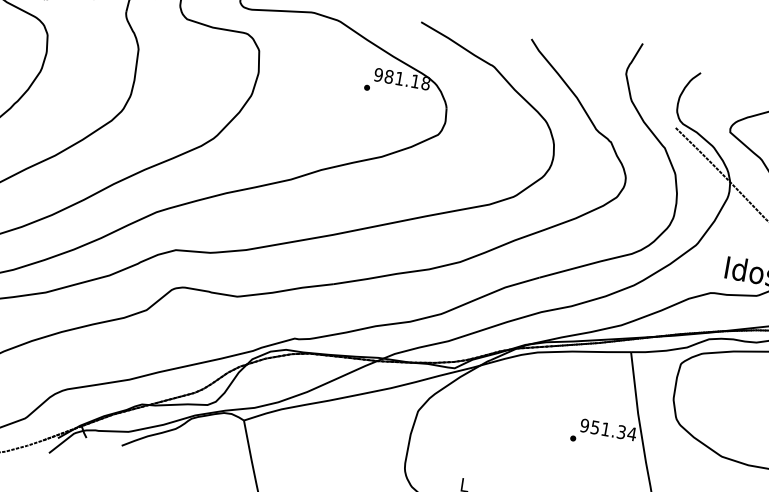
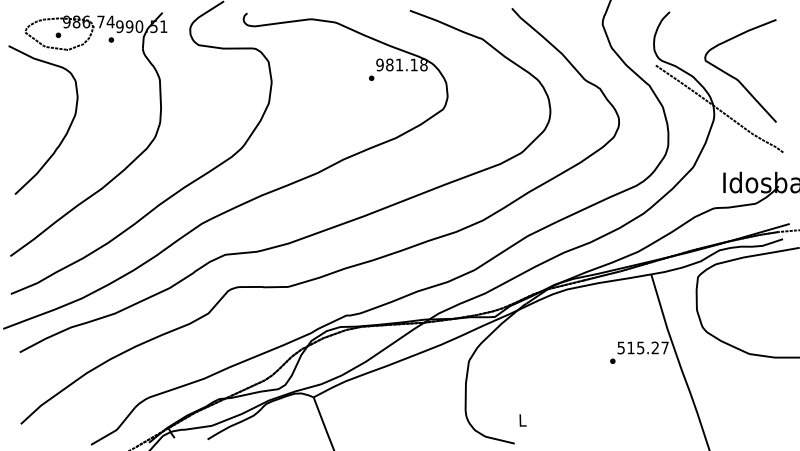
text: (608, 429) -> (643, 347), 951.34 -> 515.27

